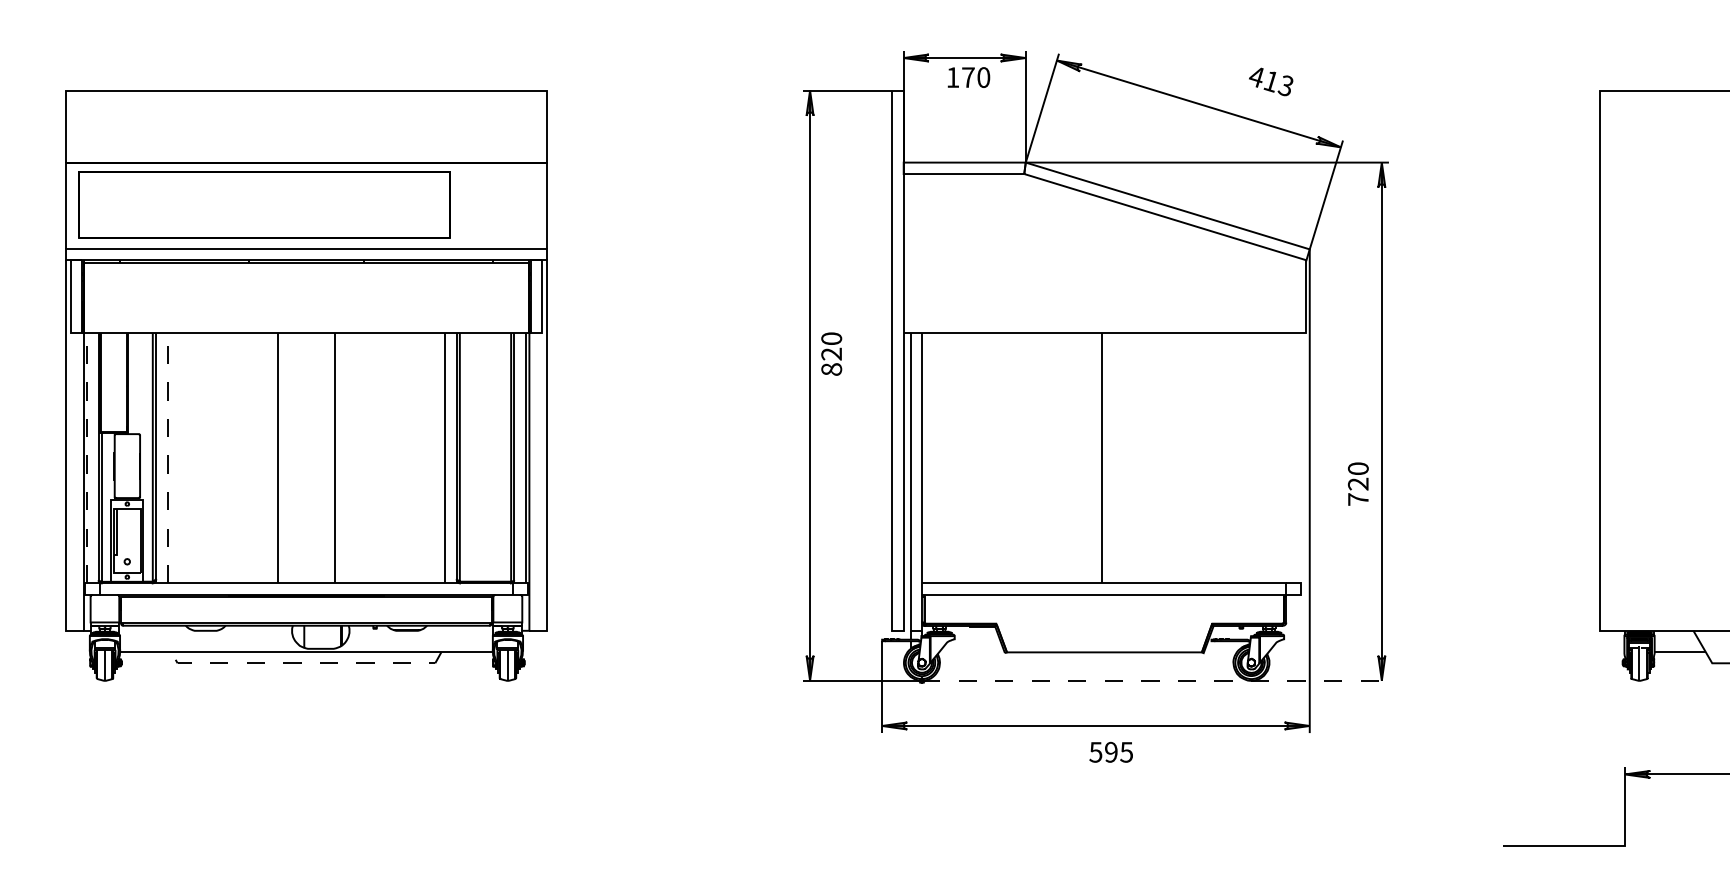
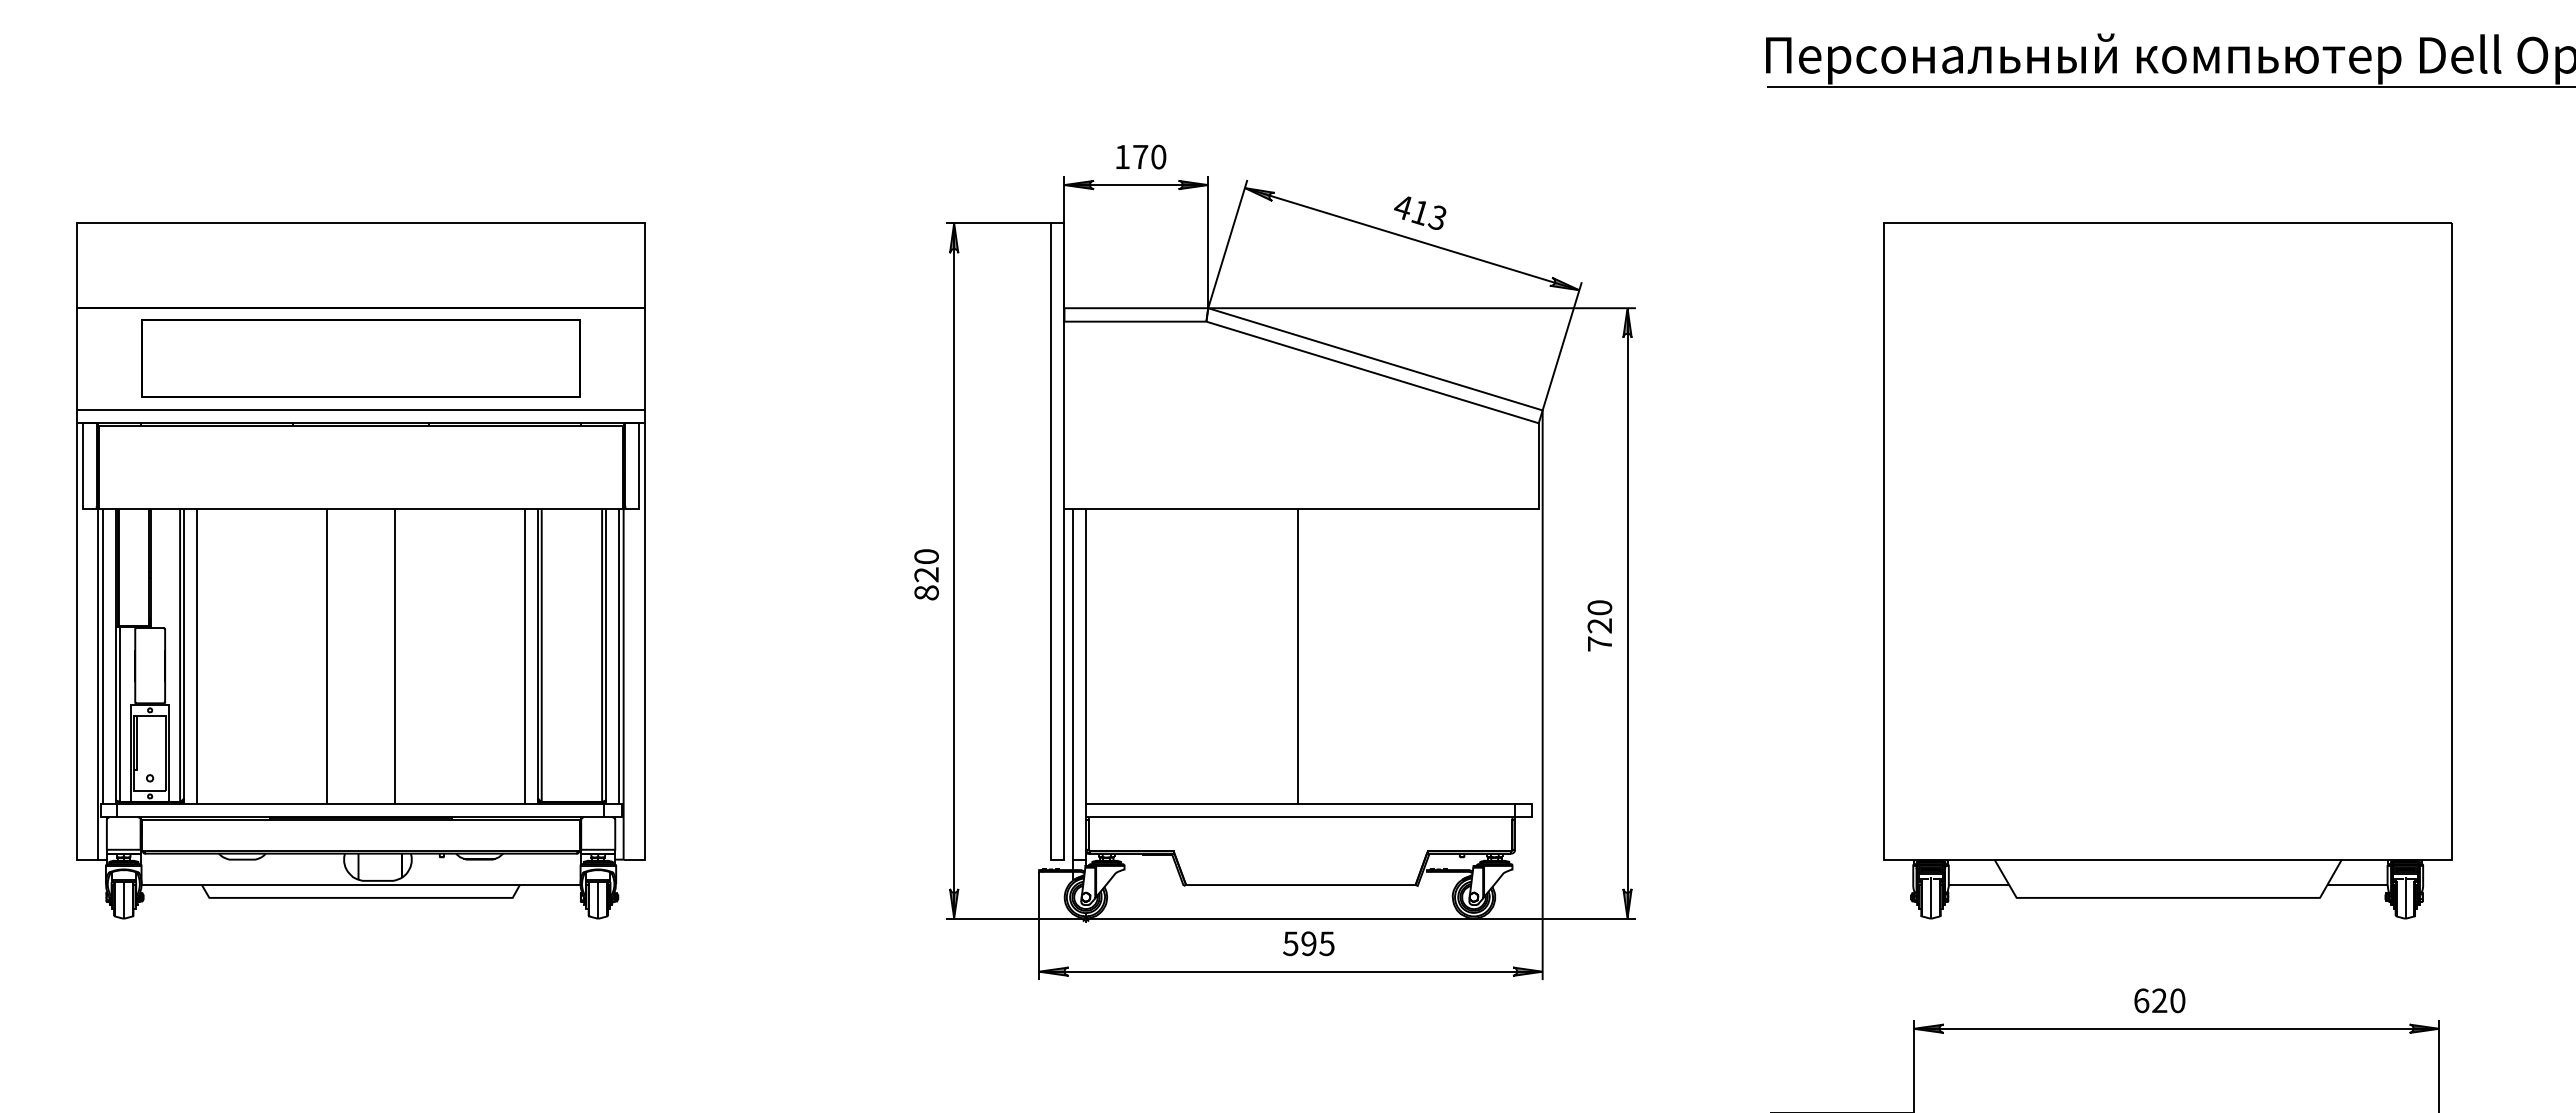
text: (969, 77) -> (1141, 156), moved
text: (1271, 81) -> (1420, 212), moved
part: (264, 205) -> (360, 358), moved
text: (831, 353) -> (926, 574), moved
line: (86, 457) -> (102, 655), dashed -> solid
line: (167, 457) -> (197, 655), dashed -> solid
text: (1358, 483) -> (1599, 625), moved
line: (306, 662) -> (361, 897), dashed -> solid
line: (1155, 680) -> (1360, 918), dashed -> solid
text: (1110, 752) -> (1308, 943), moved

